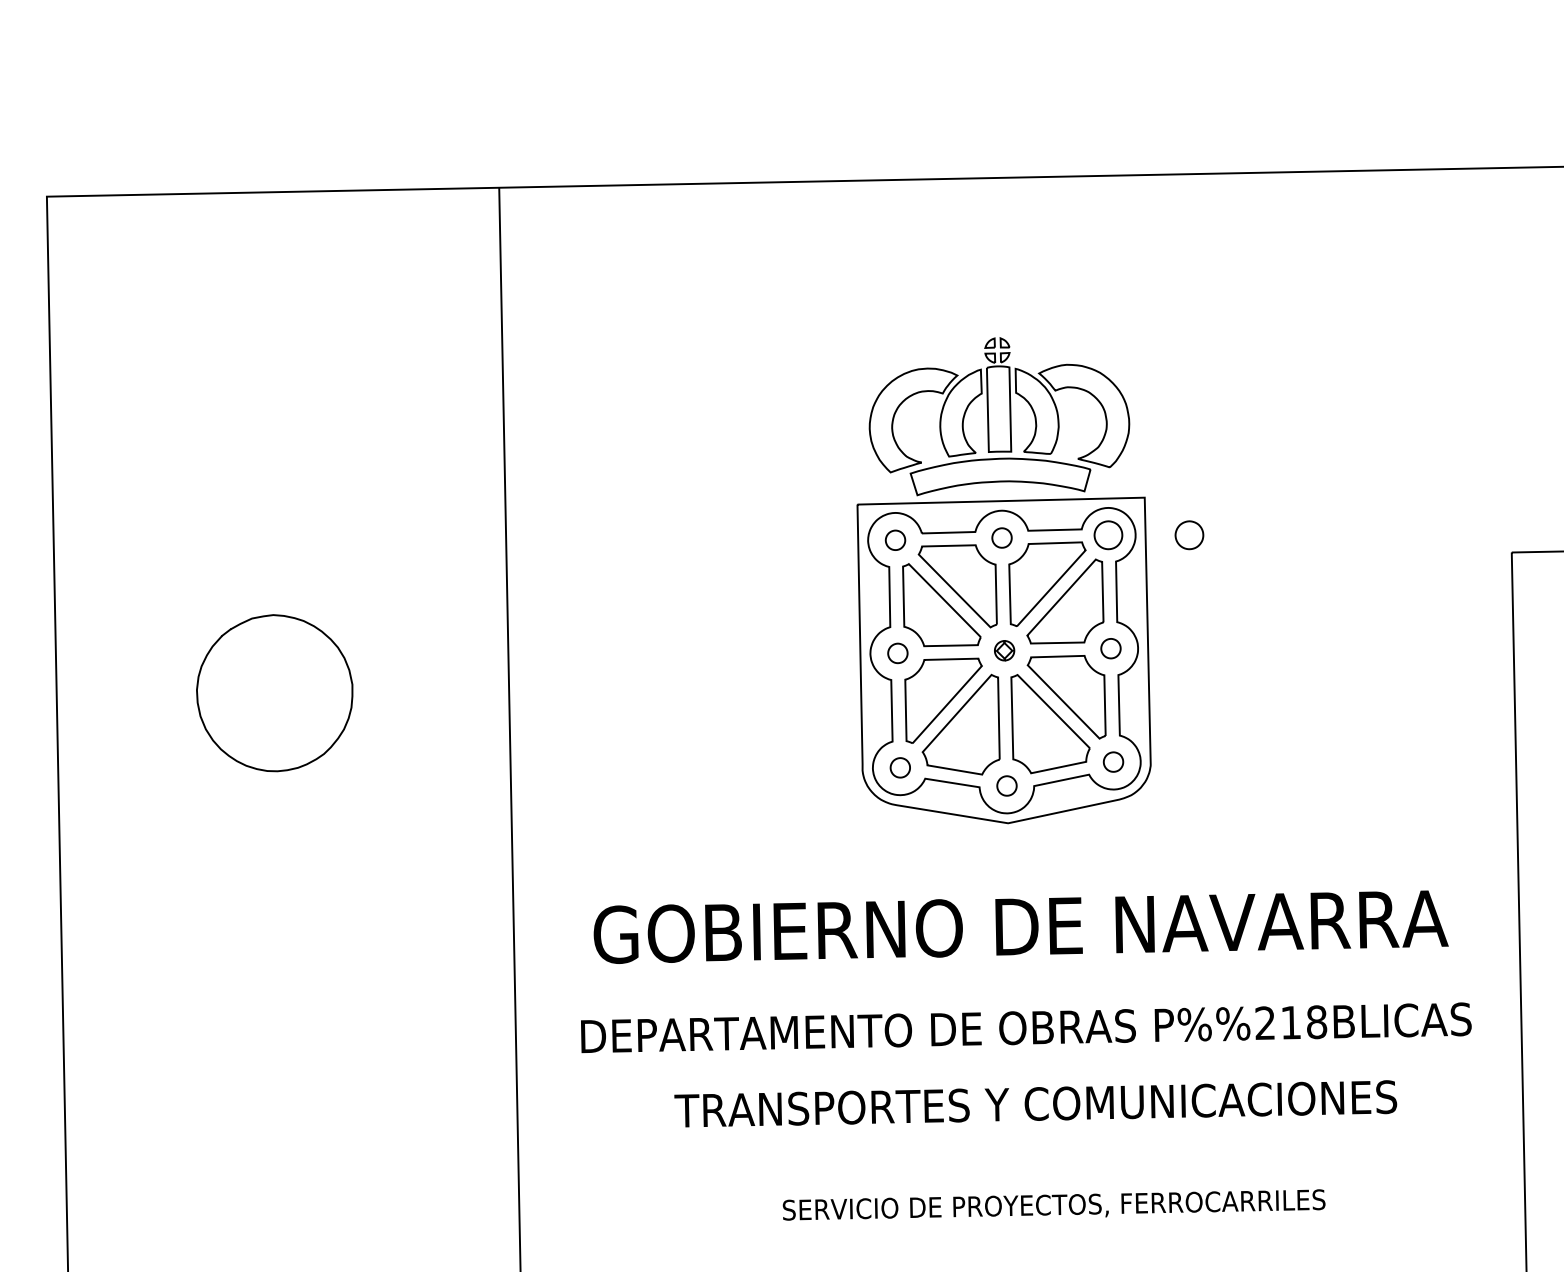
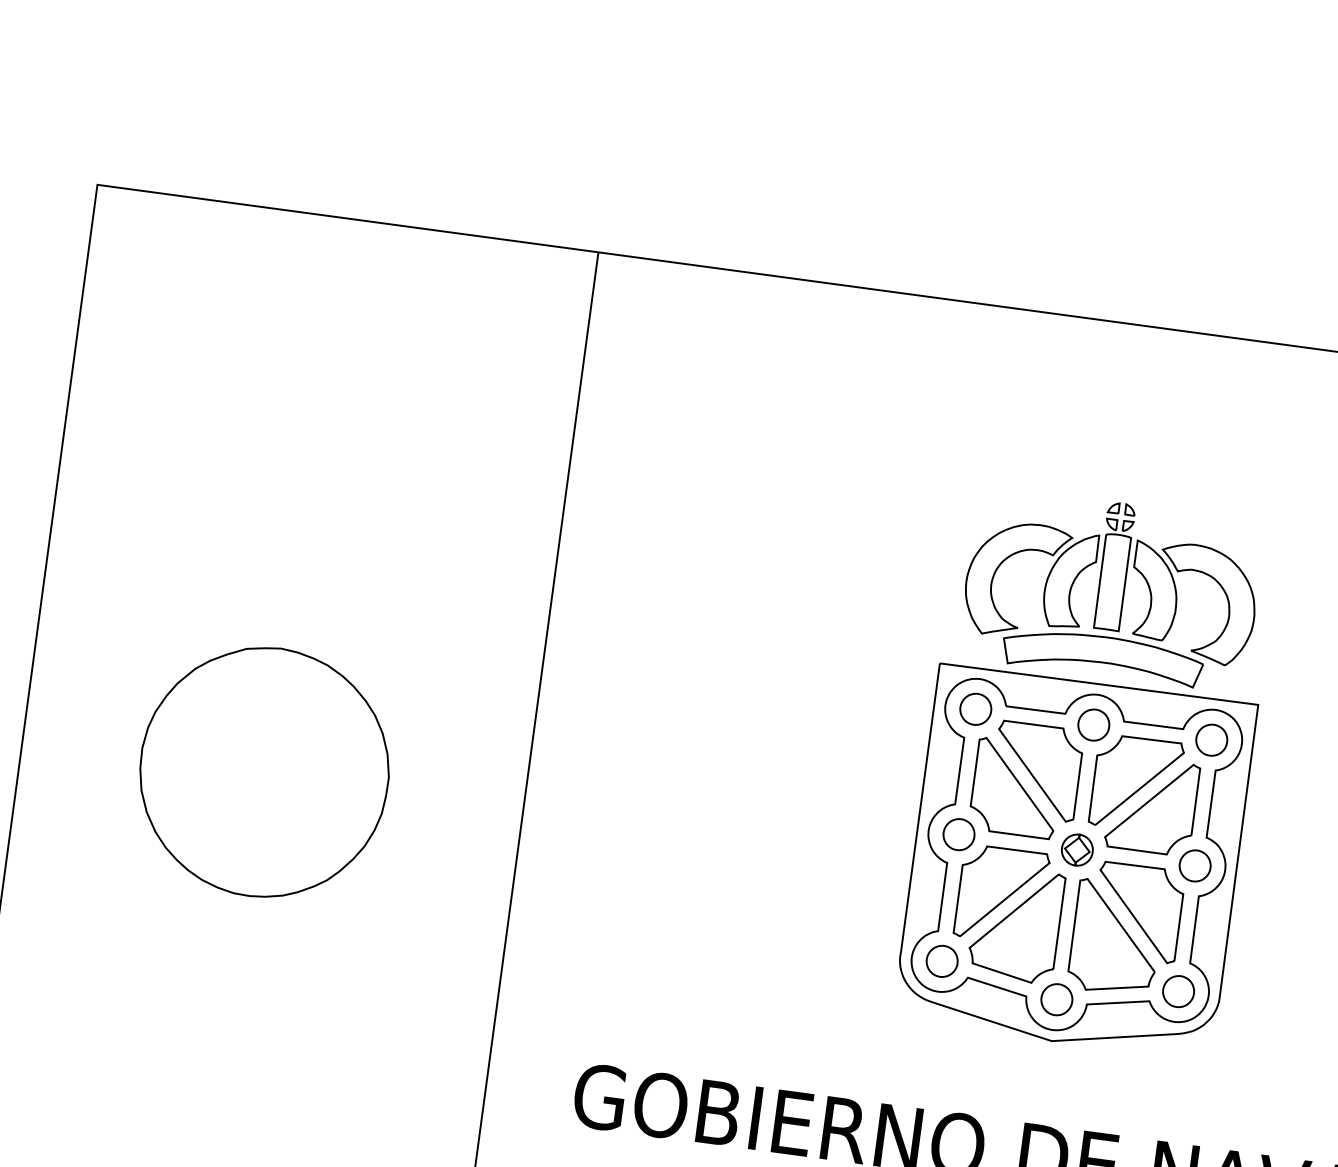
part: (1189, 535) -> (1301, 754), removed
part: (1001, 537) -> (1093, 724), size x1.43
part: (895, 540) -> (975, 709), size x1.43
part: (1110, 648) -> (1194, 865), size x1.43
part: (1004, 650) -> (1077, 849), size x1.43
part: (897, 653) -> (958, 834), size x1.43
part: (274, 692) -> (264, 771), size x1.43
part: (1113, 761) -> (1178, 990), size x1.43
part: (900, 767) -> (942, 961), size x1.43
part: (1006, 785) -> (1056, 999), size x1.43

